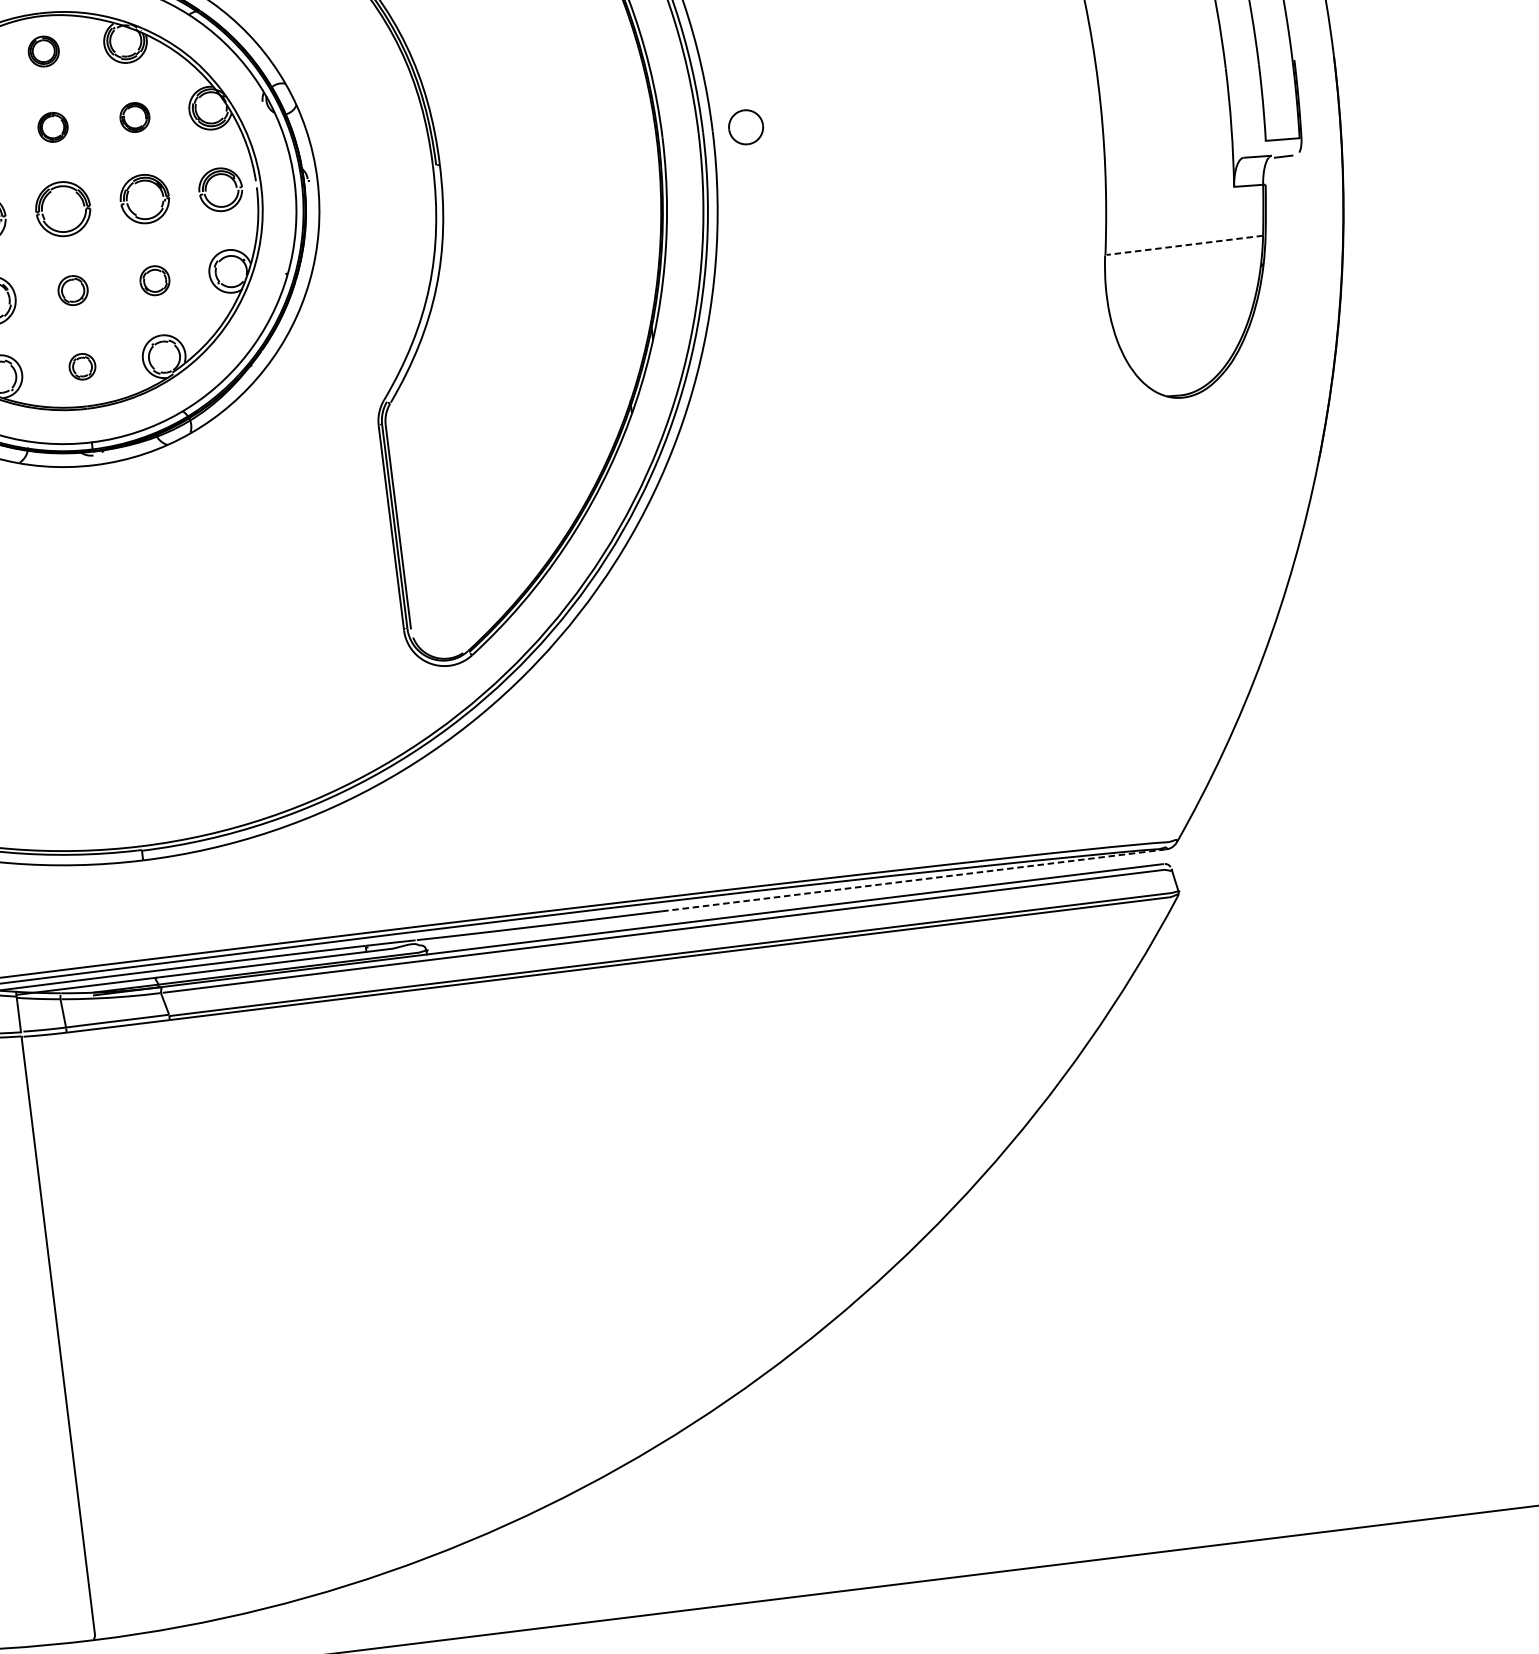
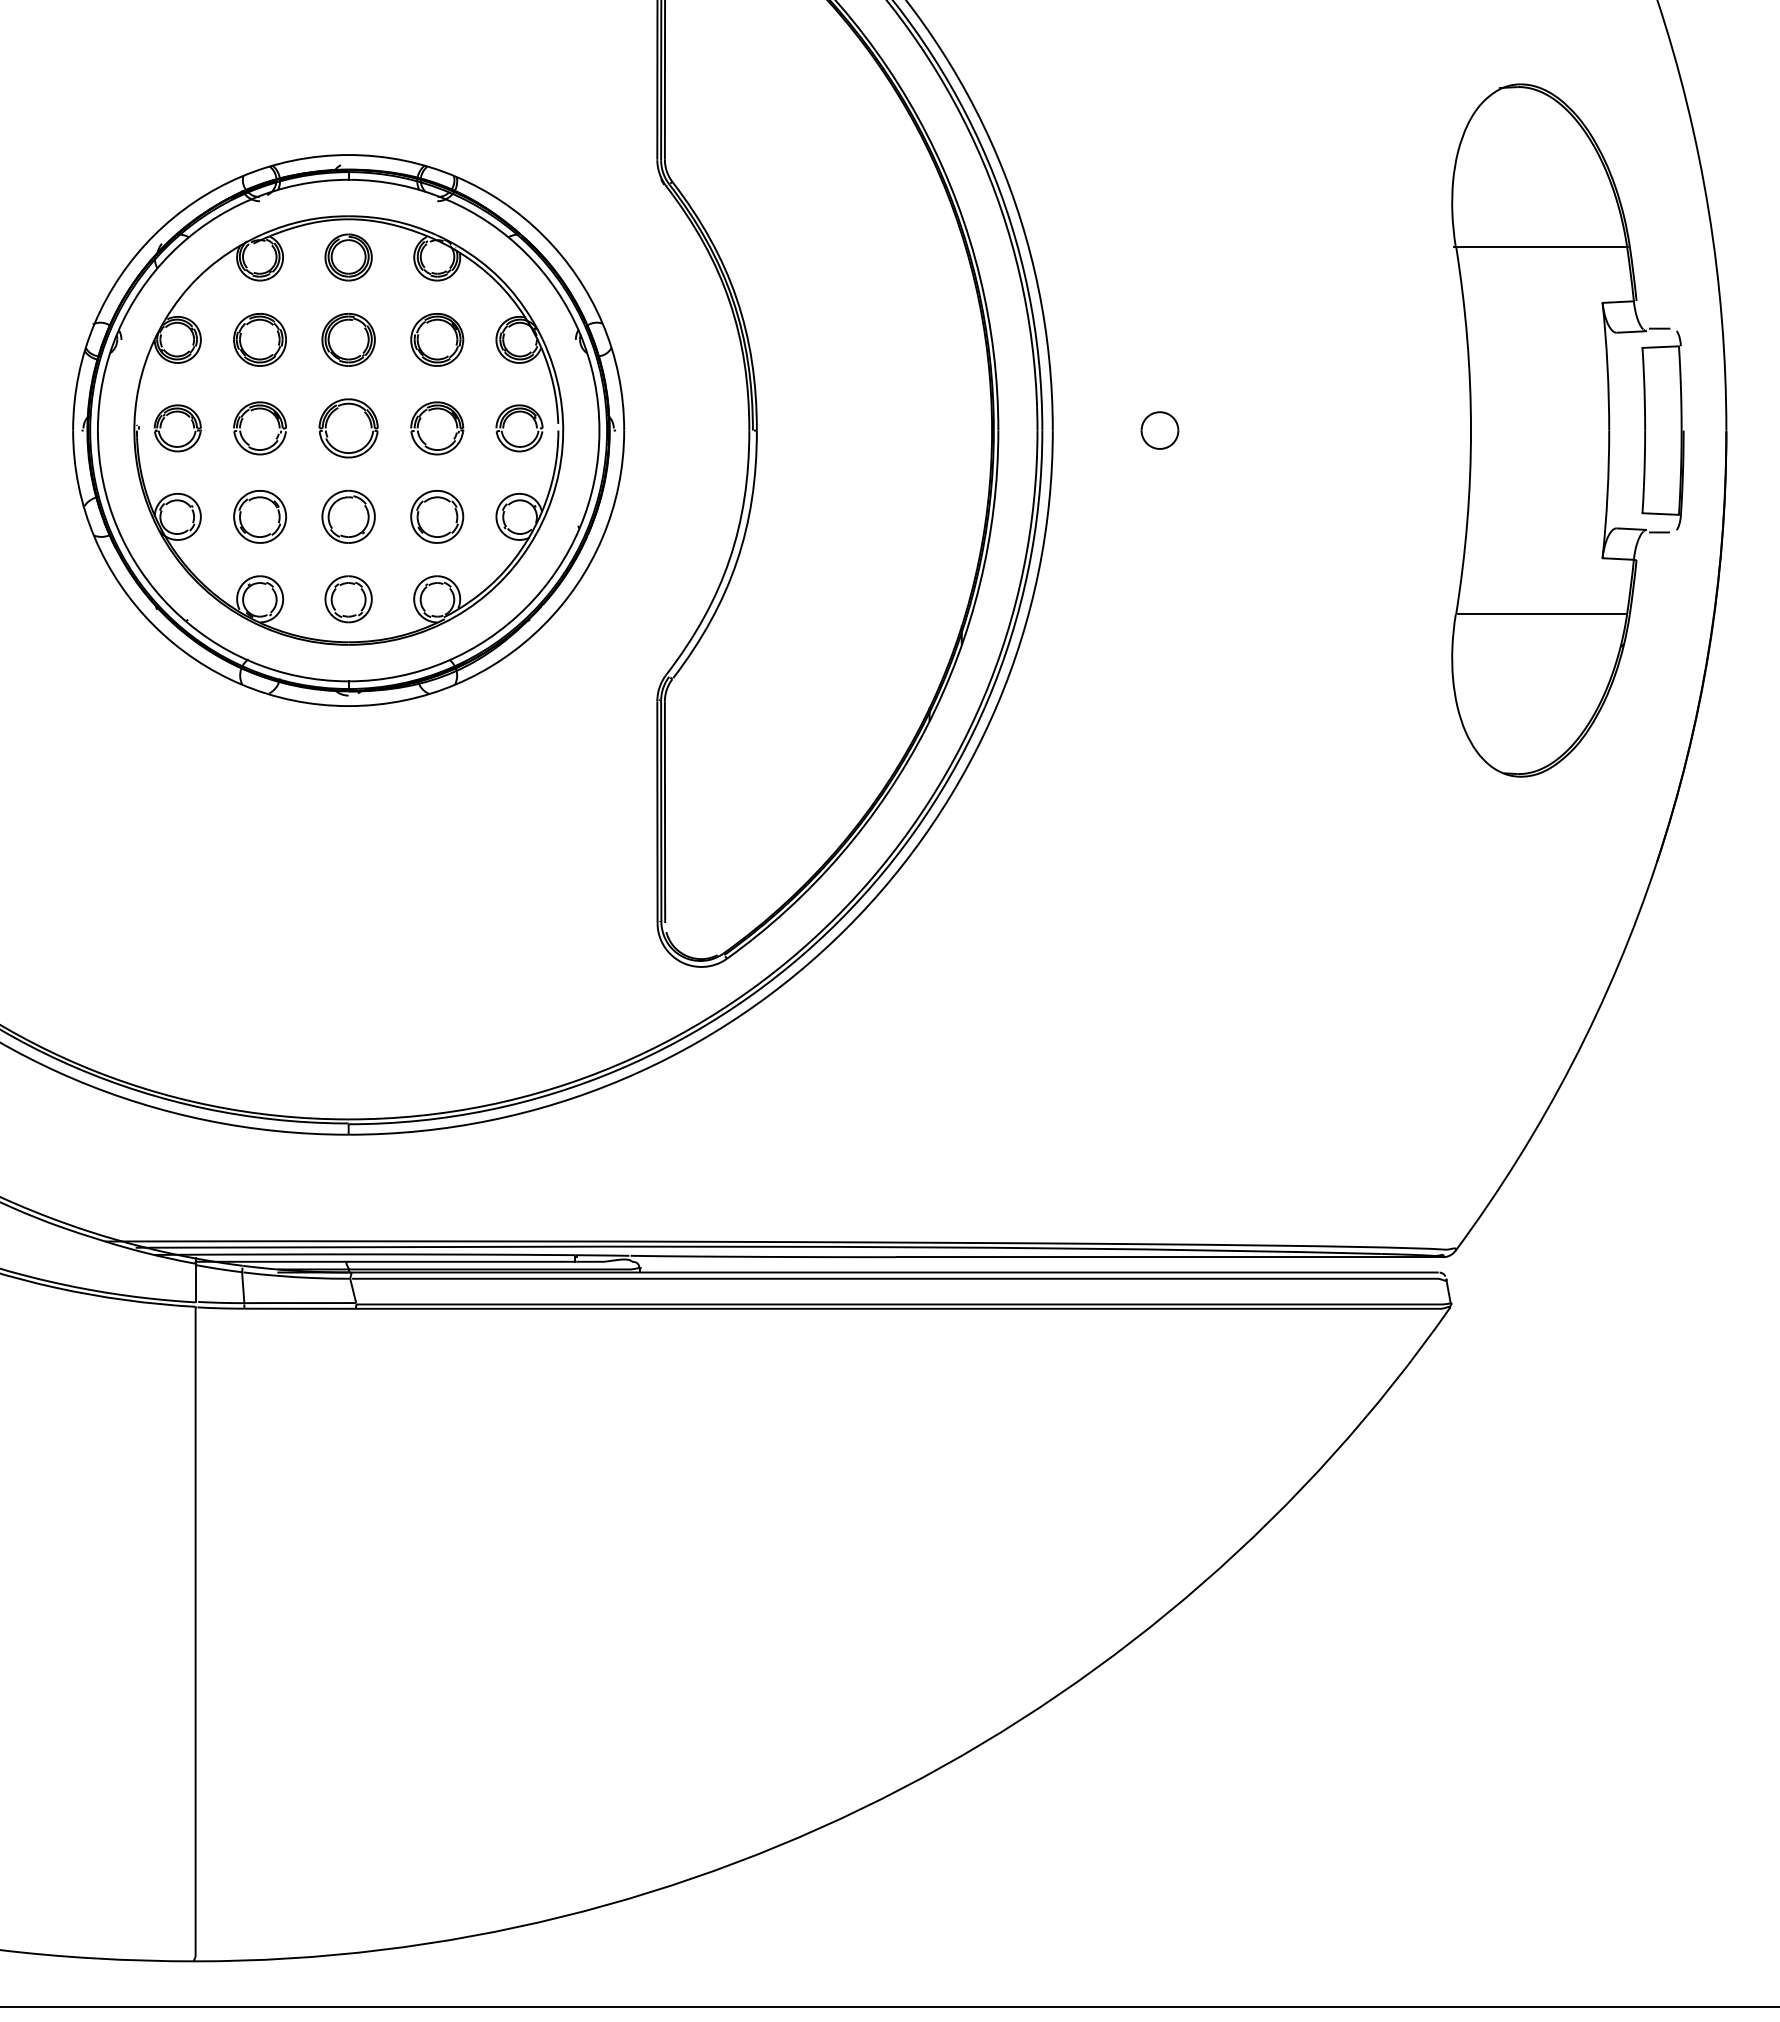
part: (43, 51) -> (348, 257), size x1.43
part: (135, 117) -> (437, 339), size x1.67
part: (52, 127) -> (348, 339), size x1.67
part: (745, 127) -> (1159, 430), moved
line: (1185, 245) -> (1542, 614), dashed -> solid
part: (155, 280) -> (437, 516), size x1.67
part: (73, 290) -> (348, 516), size x1.67
part: (82, 366) -> (348, 599), size x1.67
line: (914, 880) -> (1170, 1257), dashed -> solid

